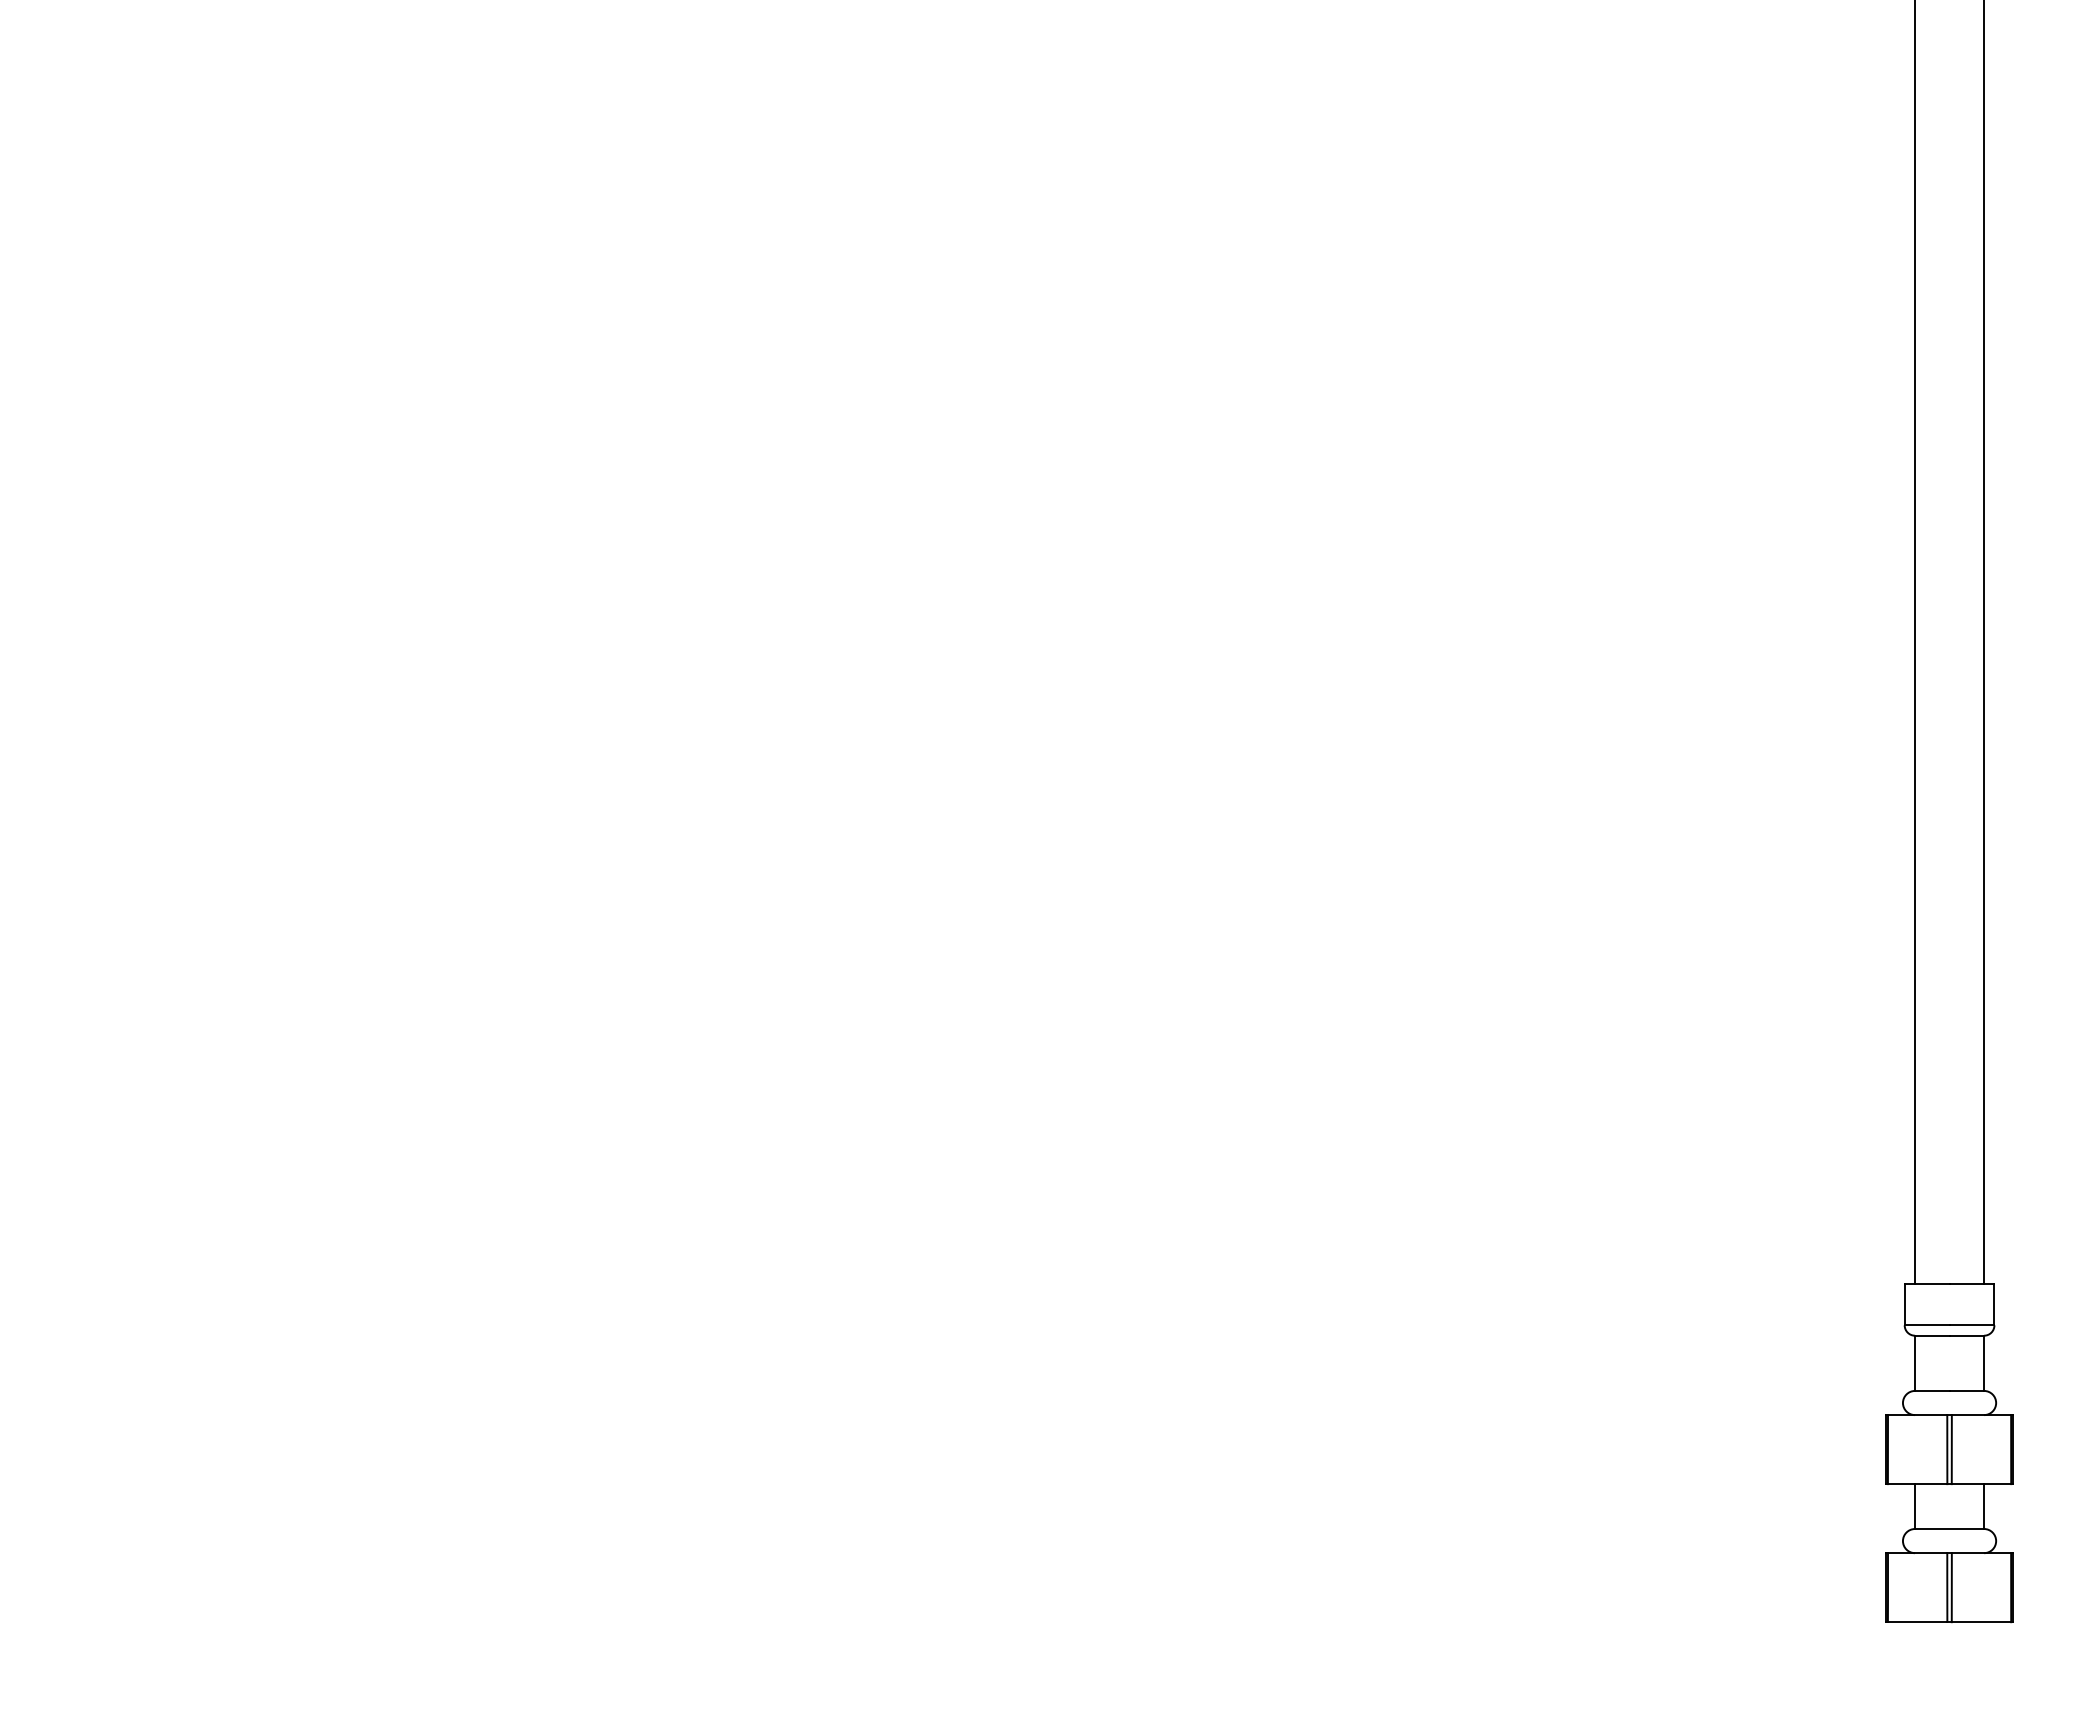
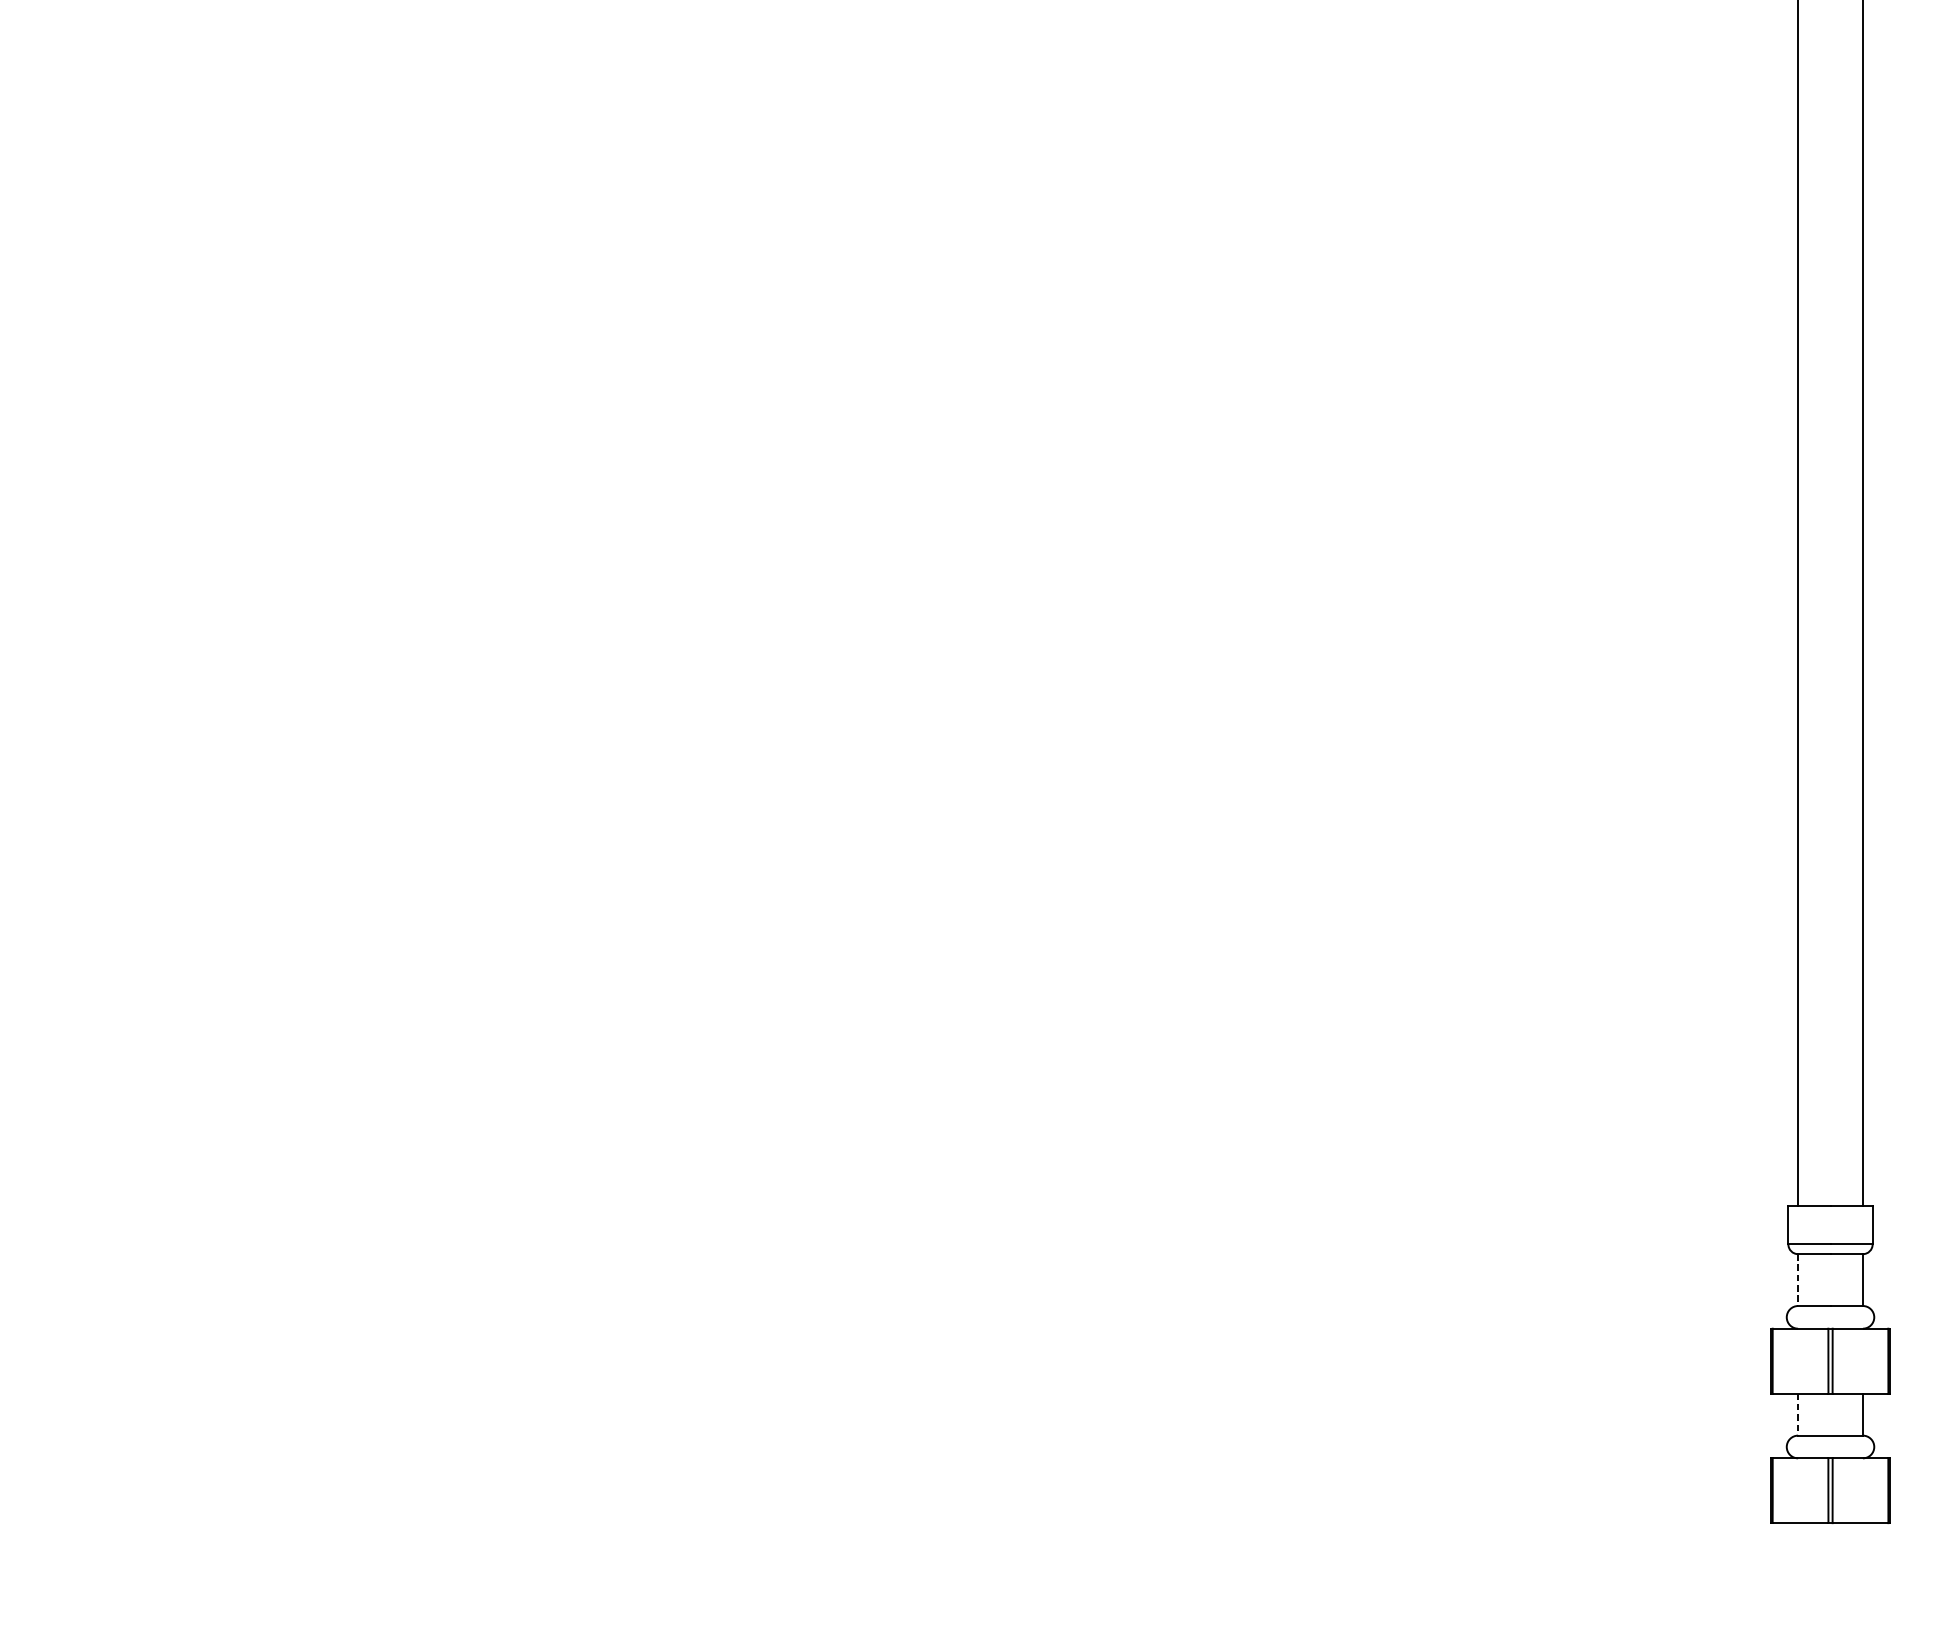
line: (1915, 1363) -> (1798, 1280), solid -> dashed
line: (1915, 1507) -> (1798, 1415), solid -> dashed

